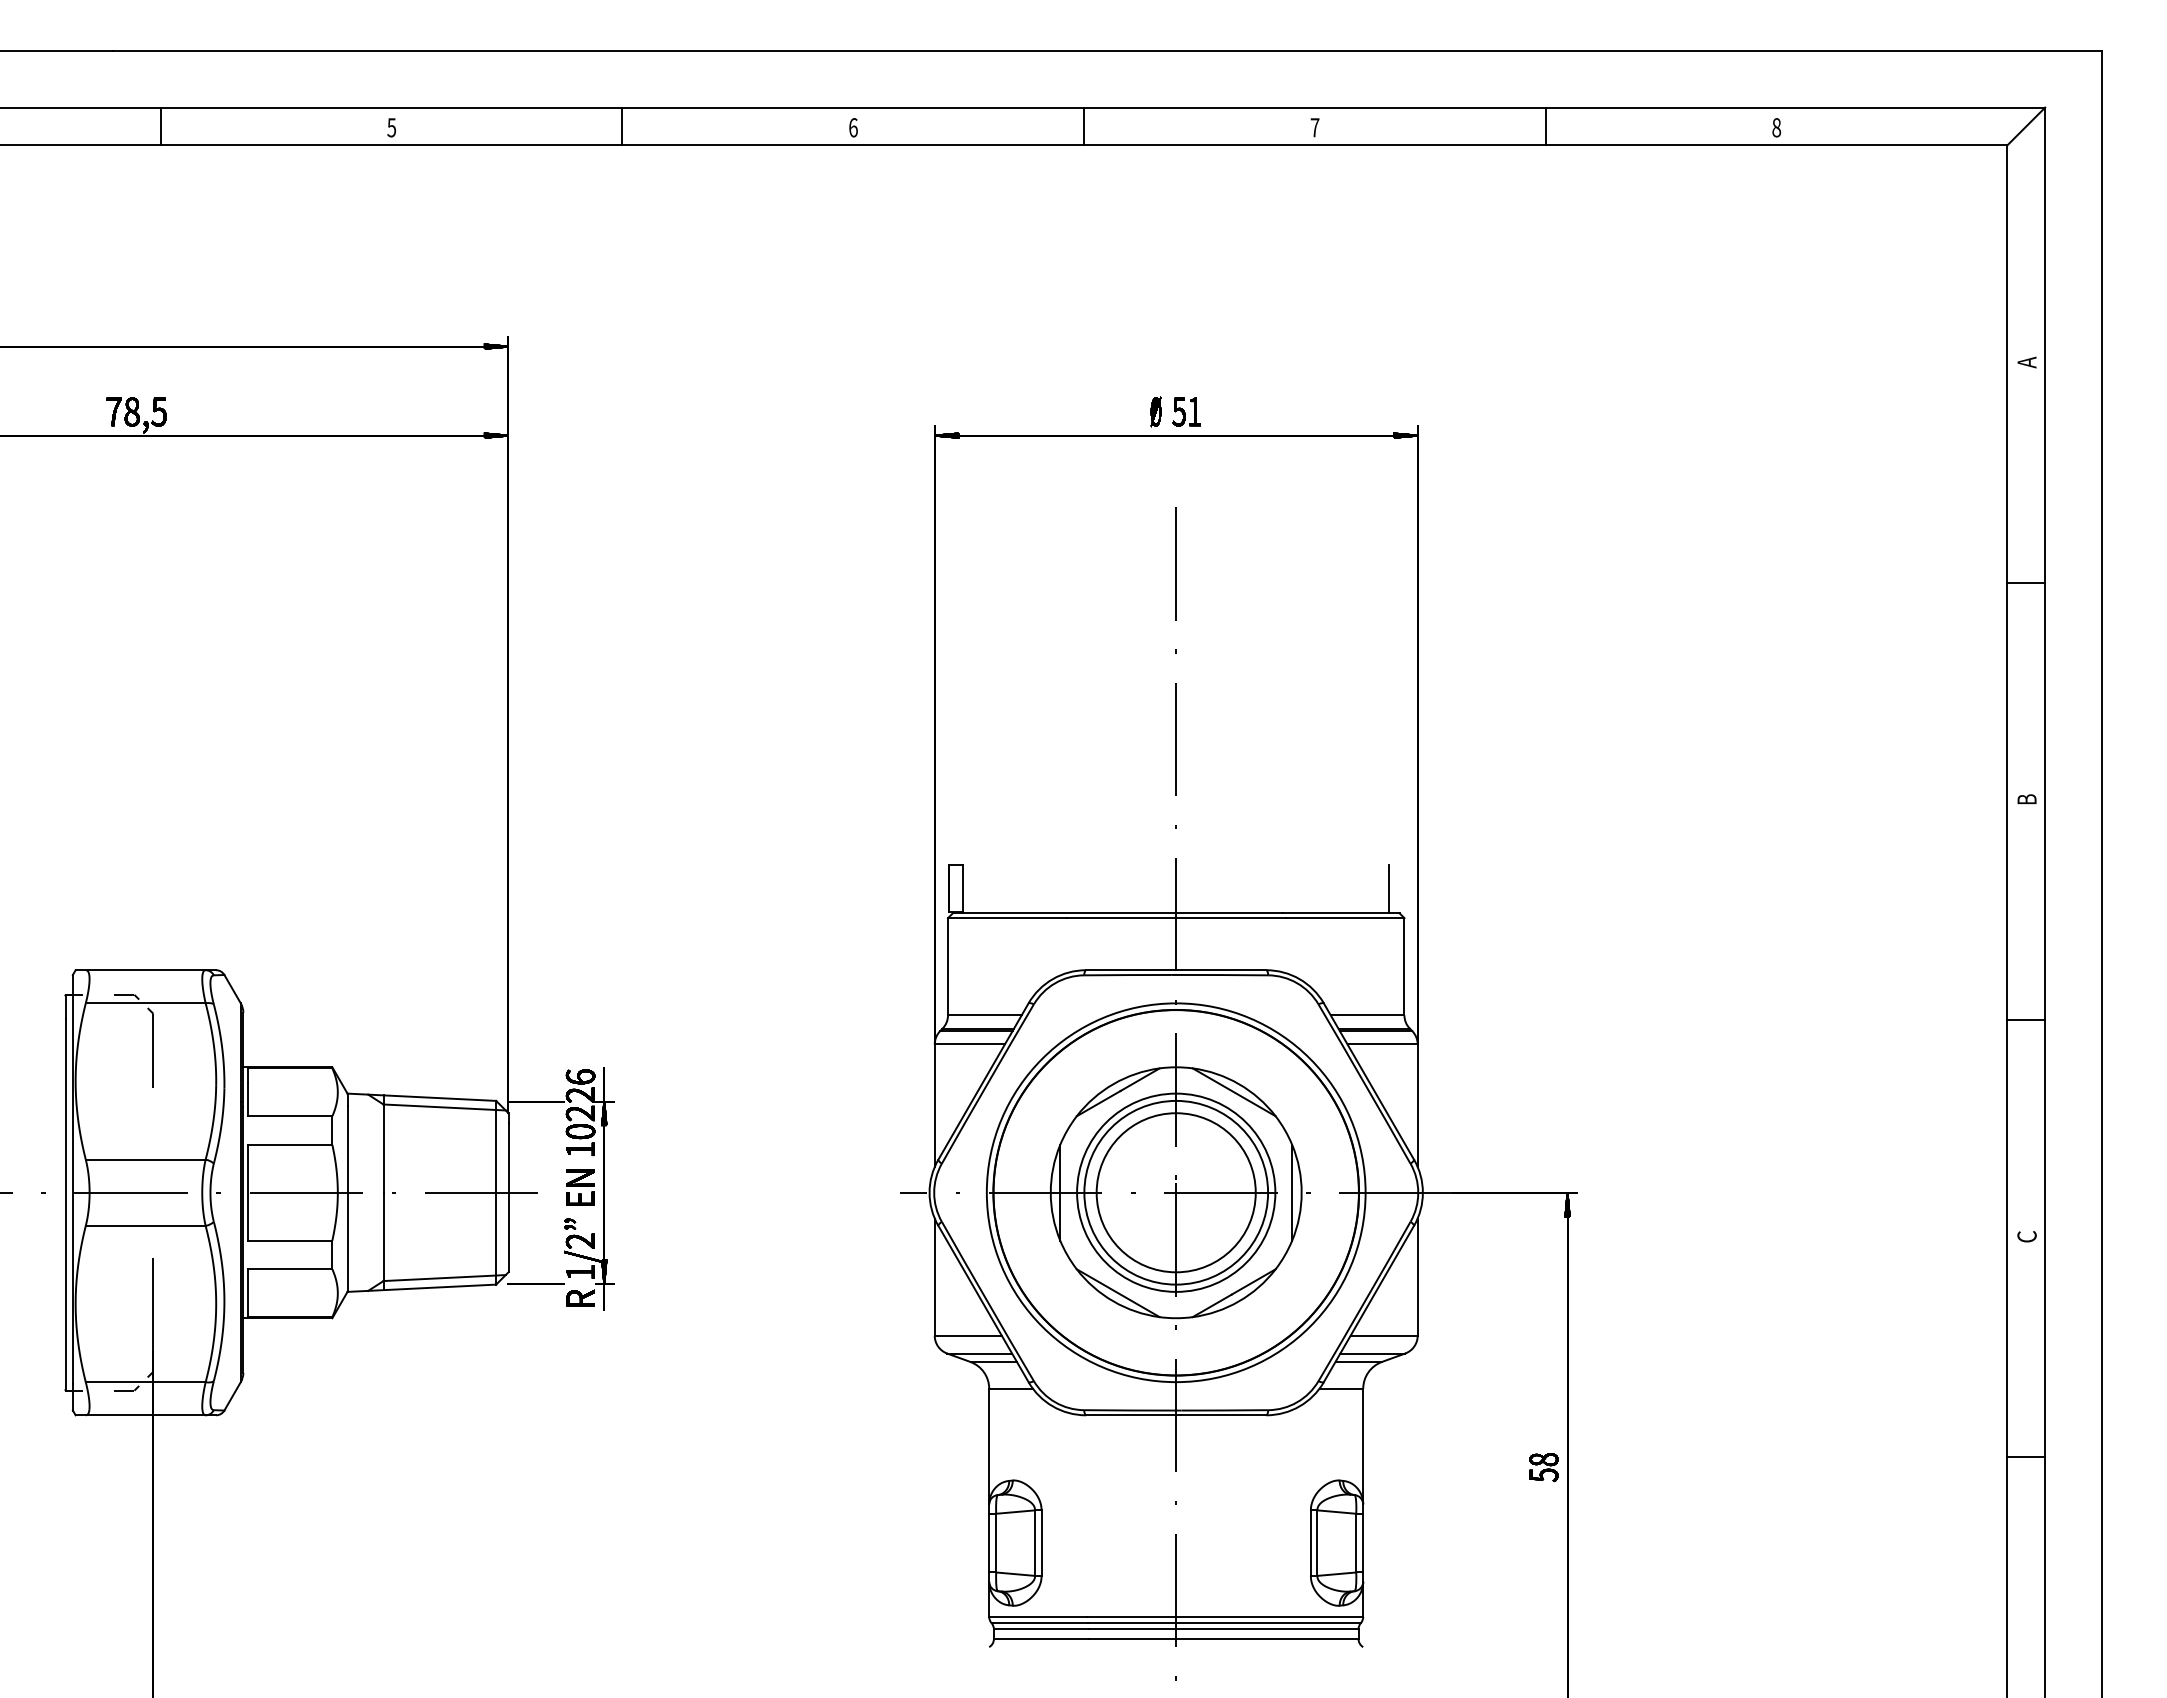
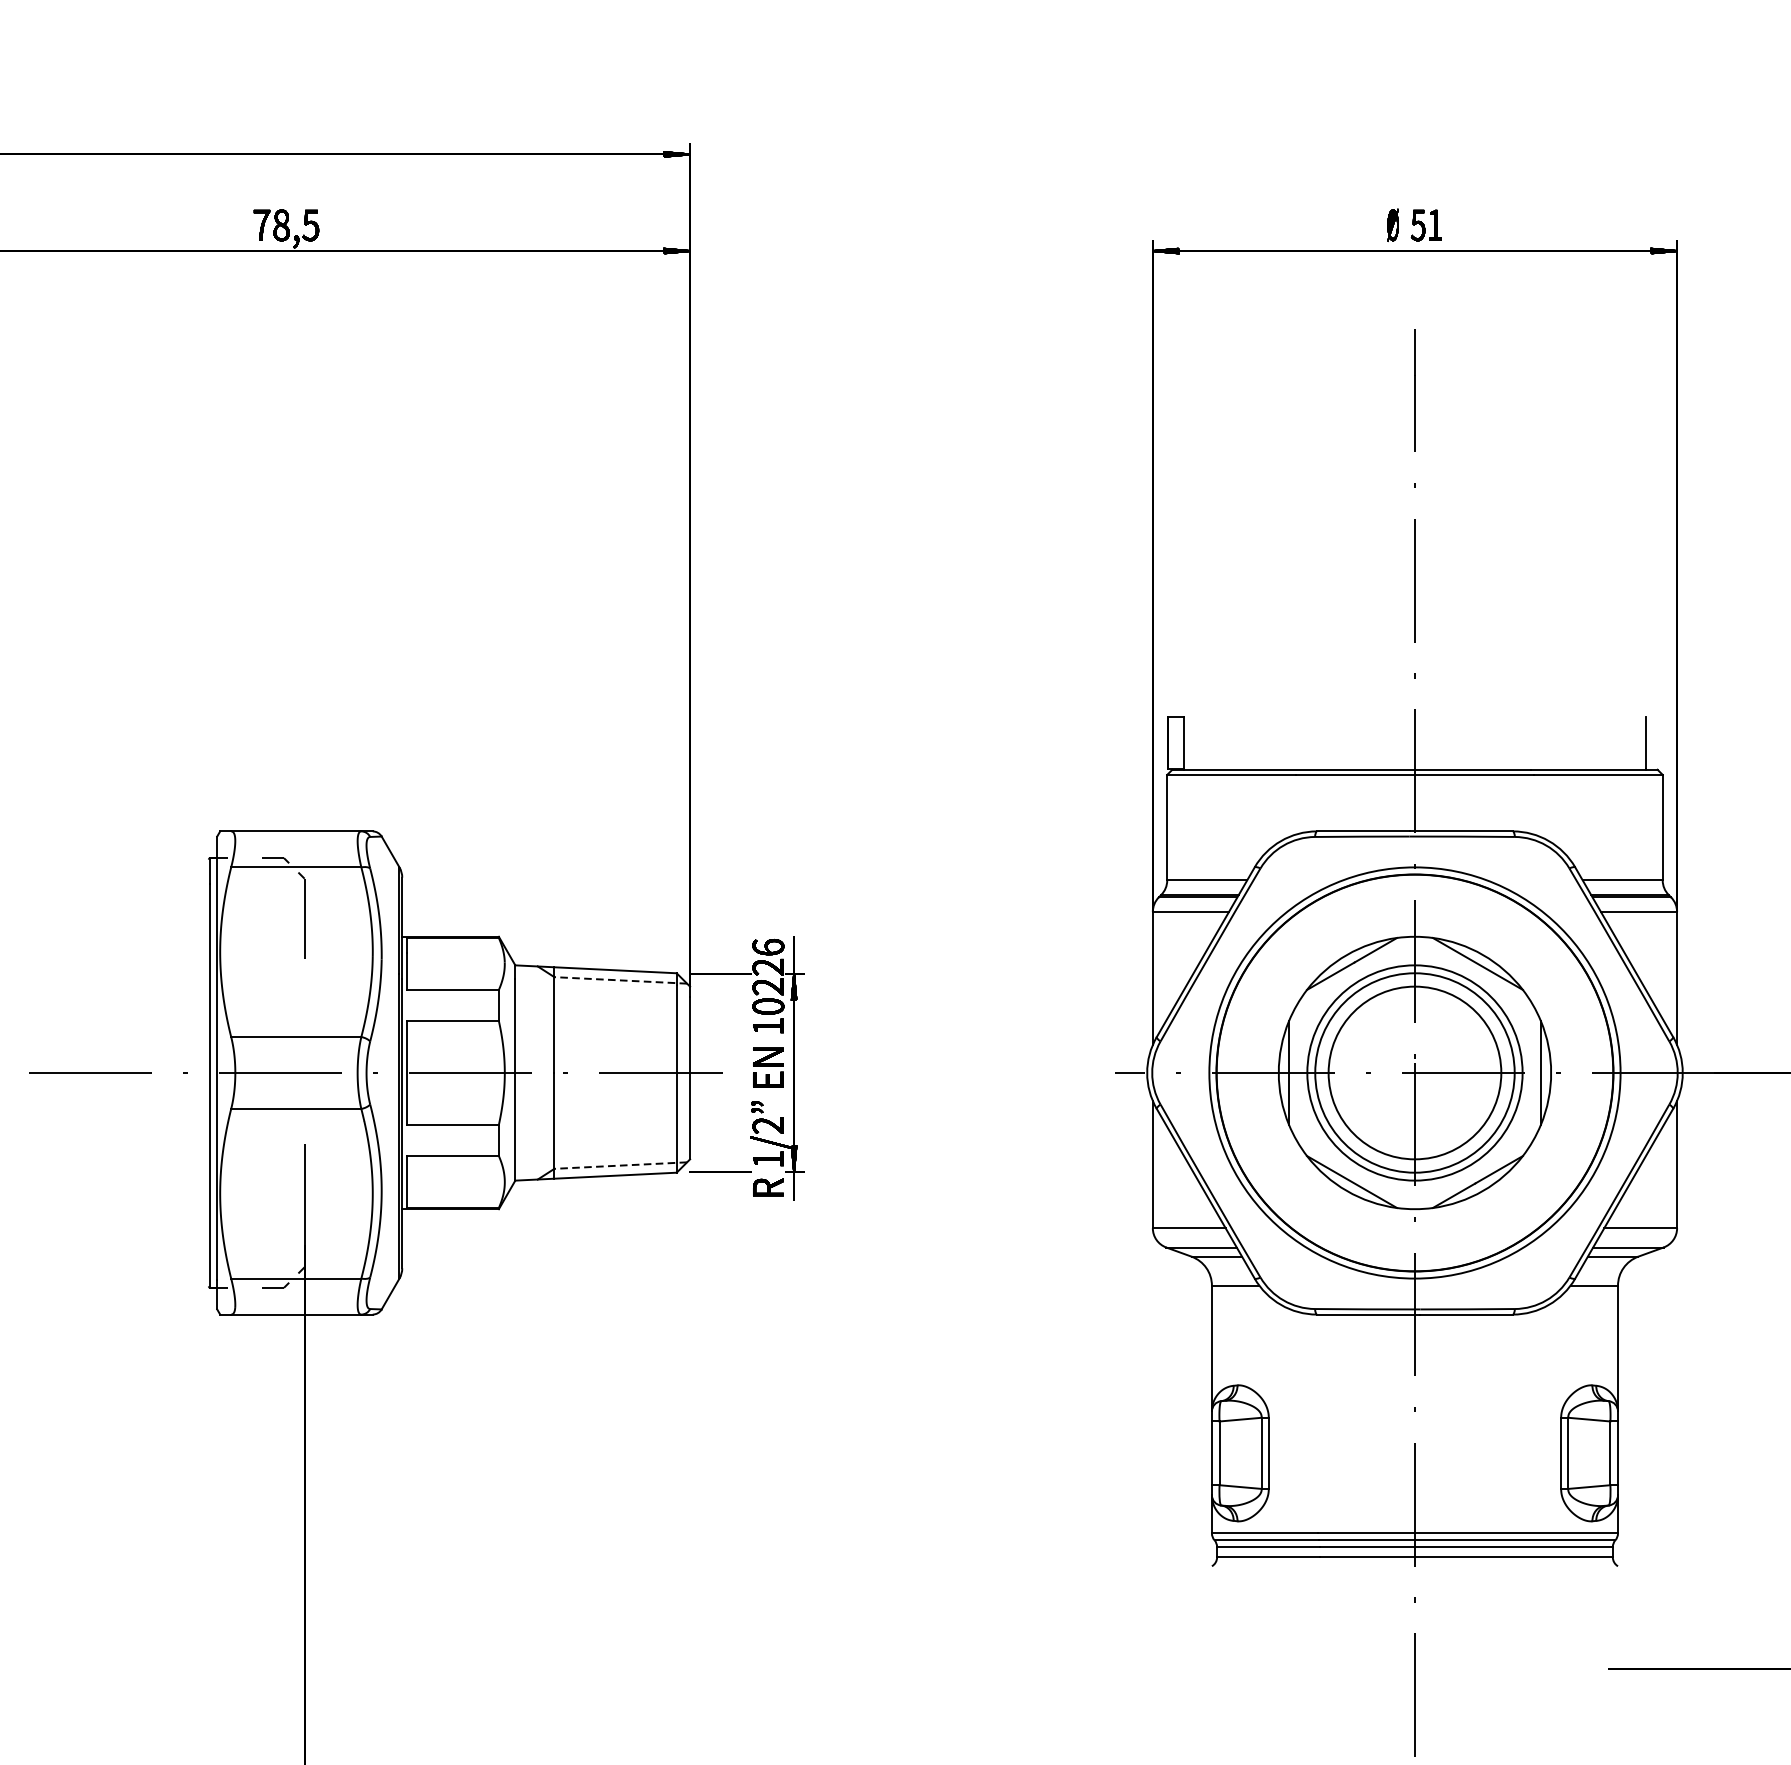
line: (444, 1107) -> (620, 980), solid -> dashed
line: (444, 1278) -> (620, 1166), solid -> dashed

